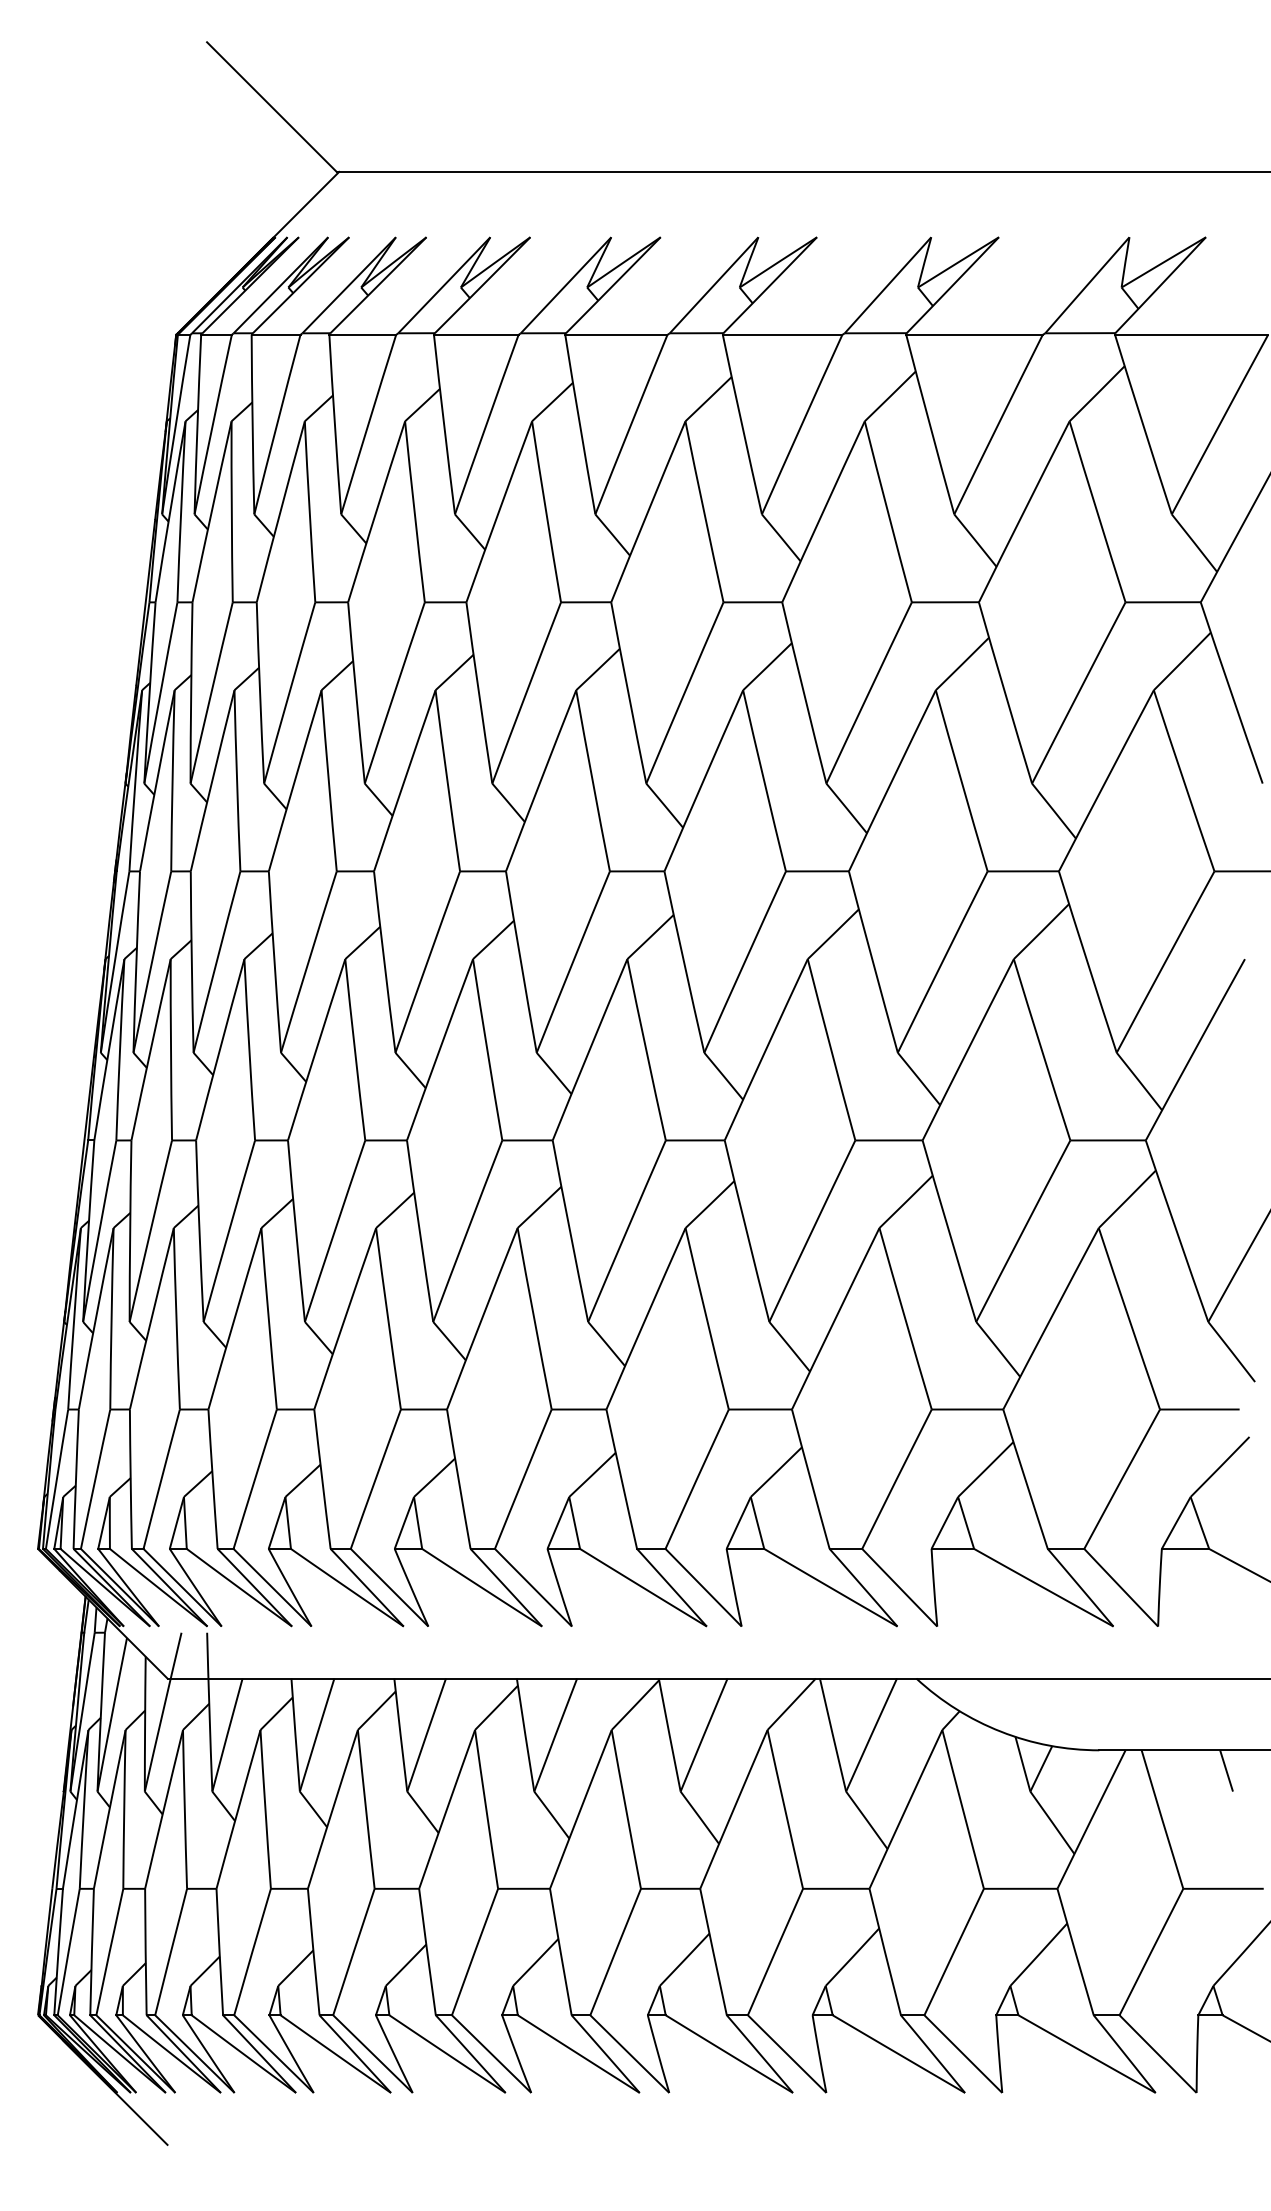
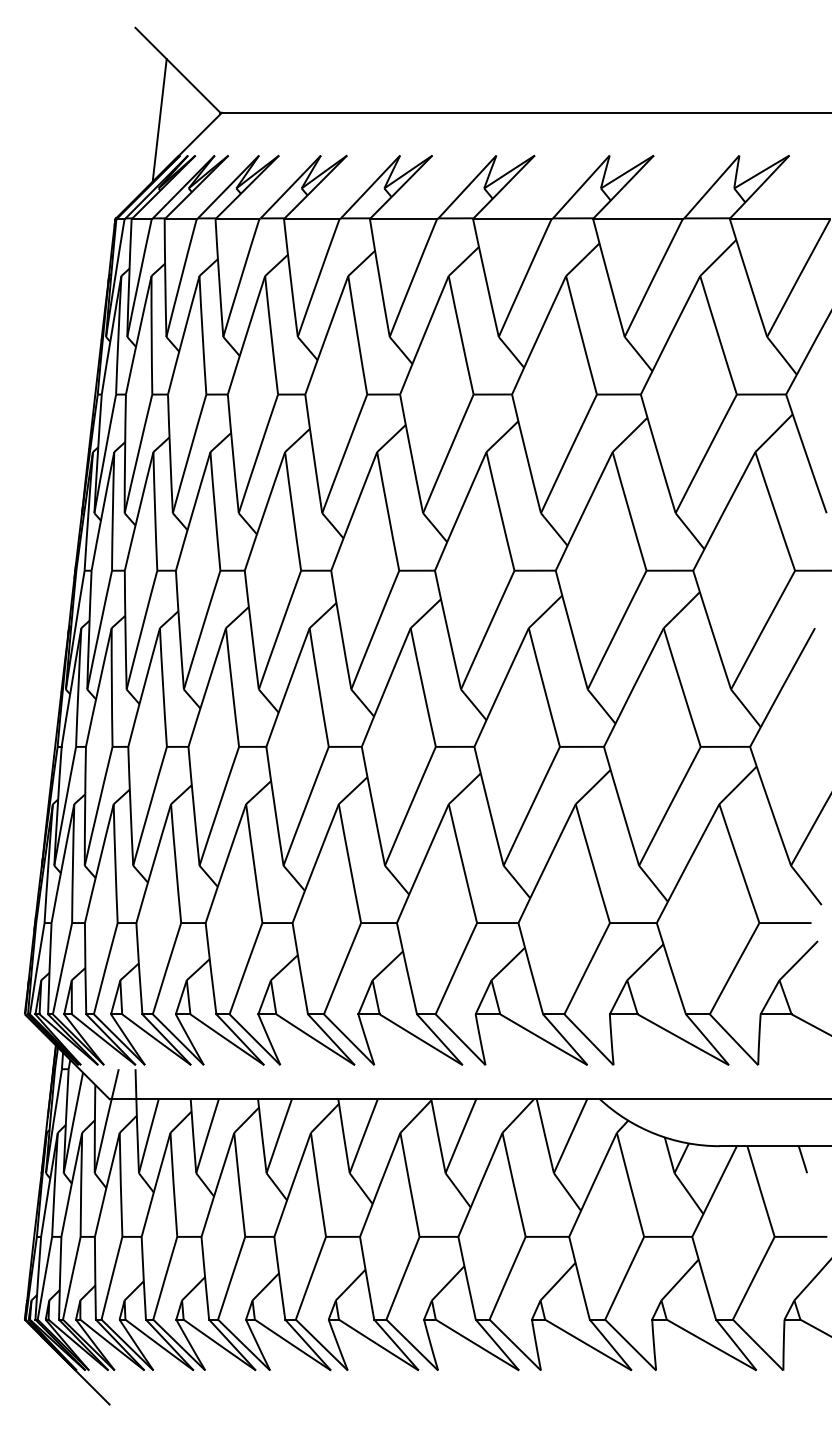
line: (243, 183) -> (159, 120), added

